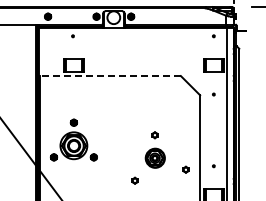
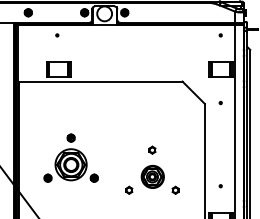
line: (110, 76) -> (100, 82), dashed -> solid
part: (73, 139) -> (70, 157), moved
part: (185, 169) -> (175, 189), moved
part: (134, 180) -> (128, 189), moved

